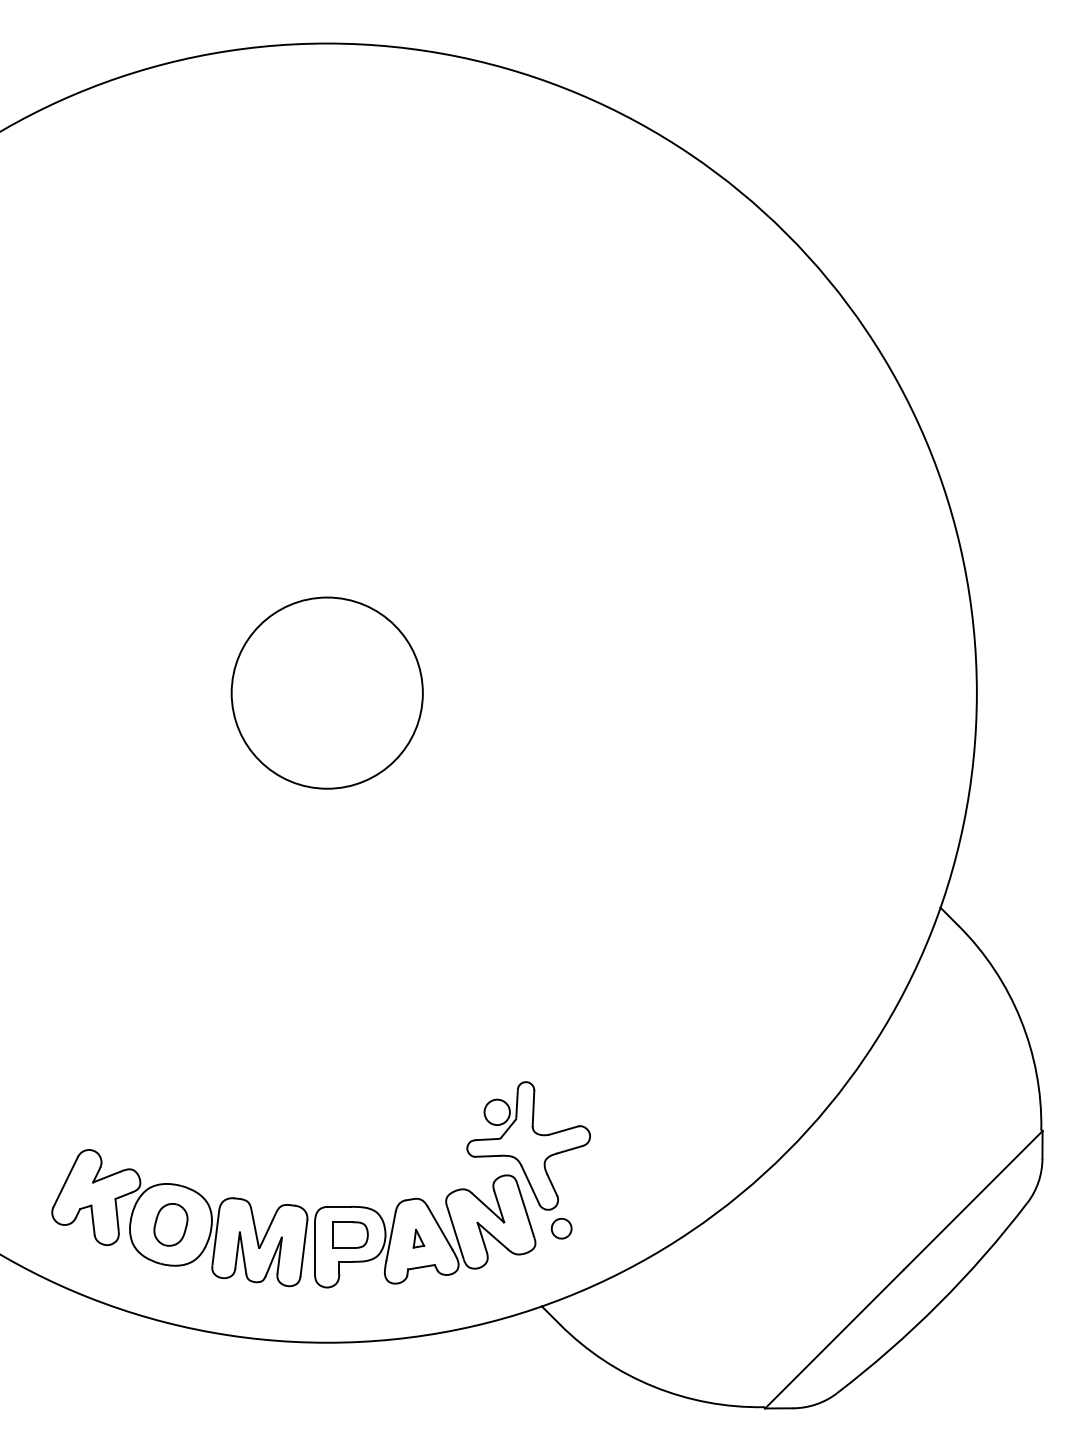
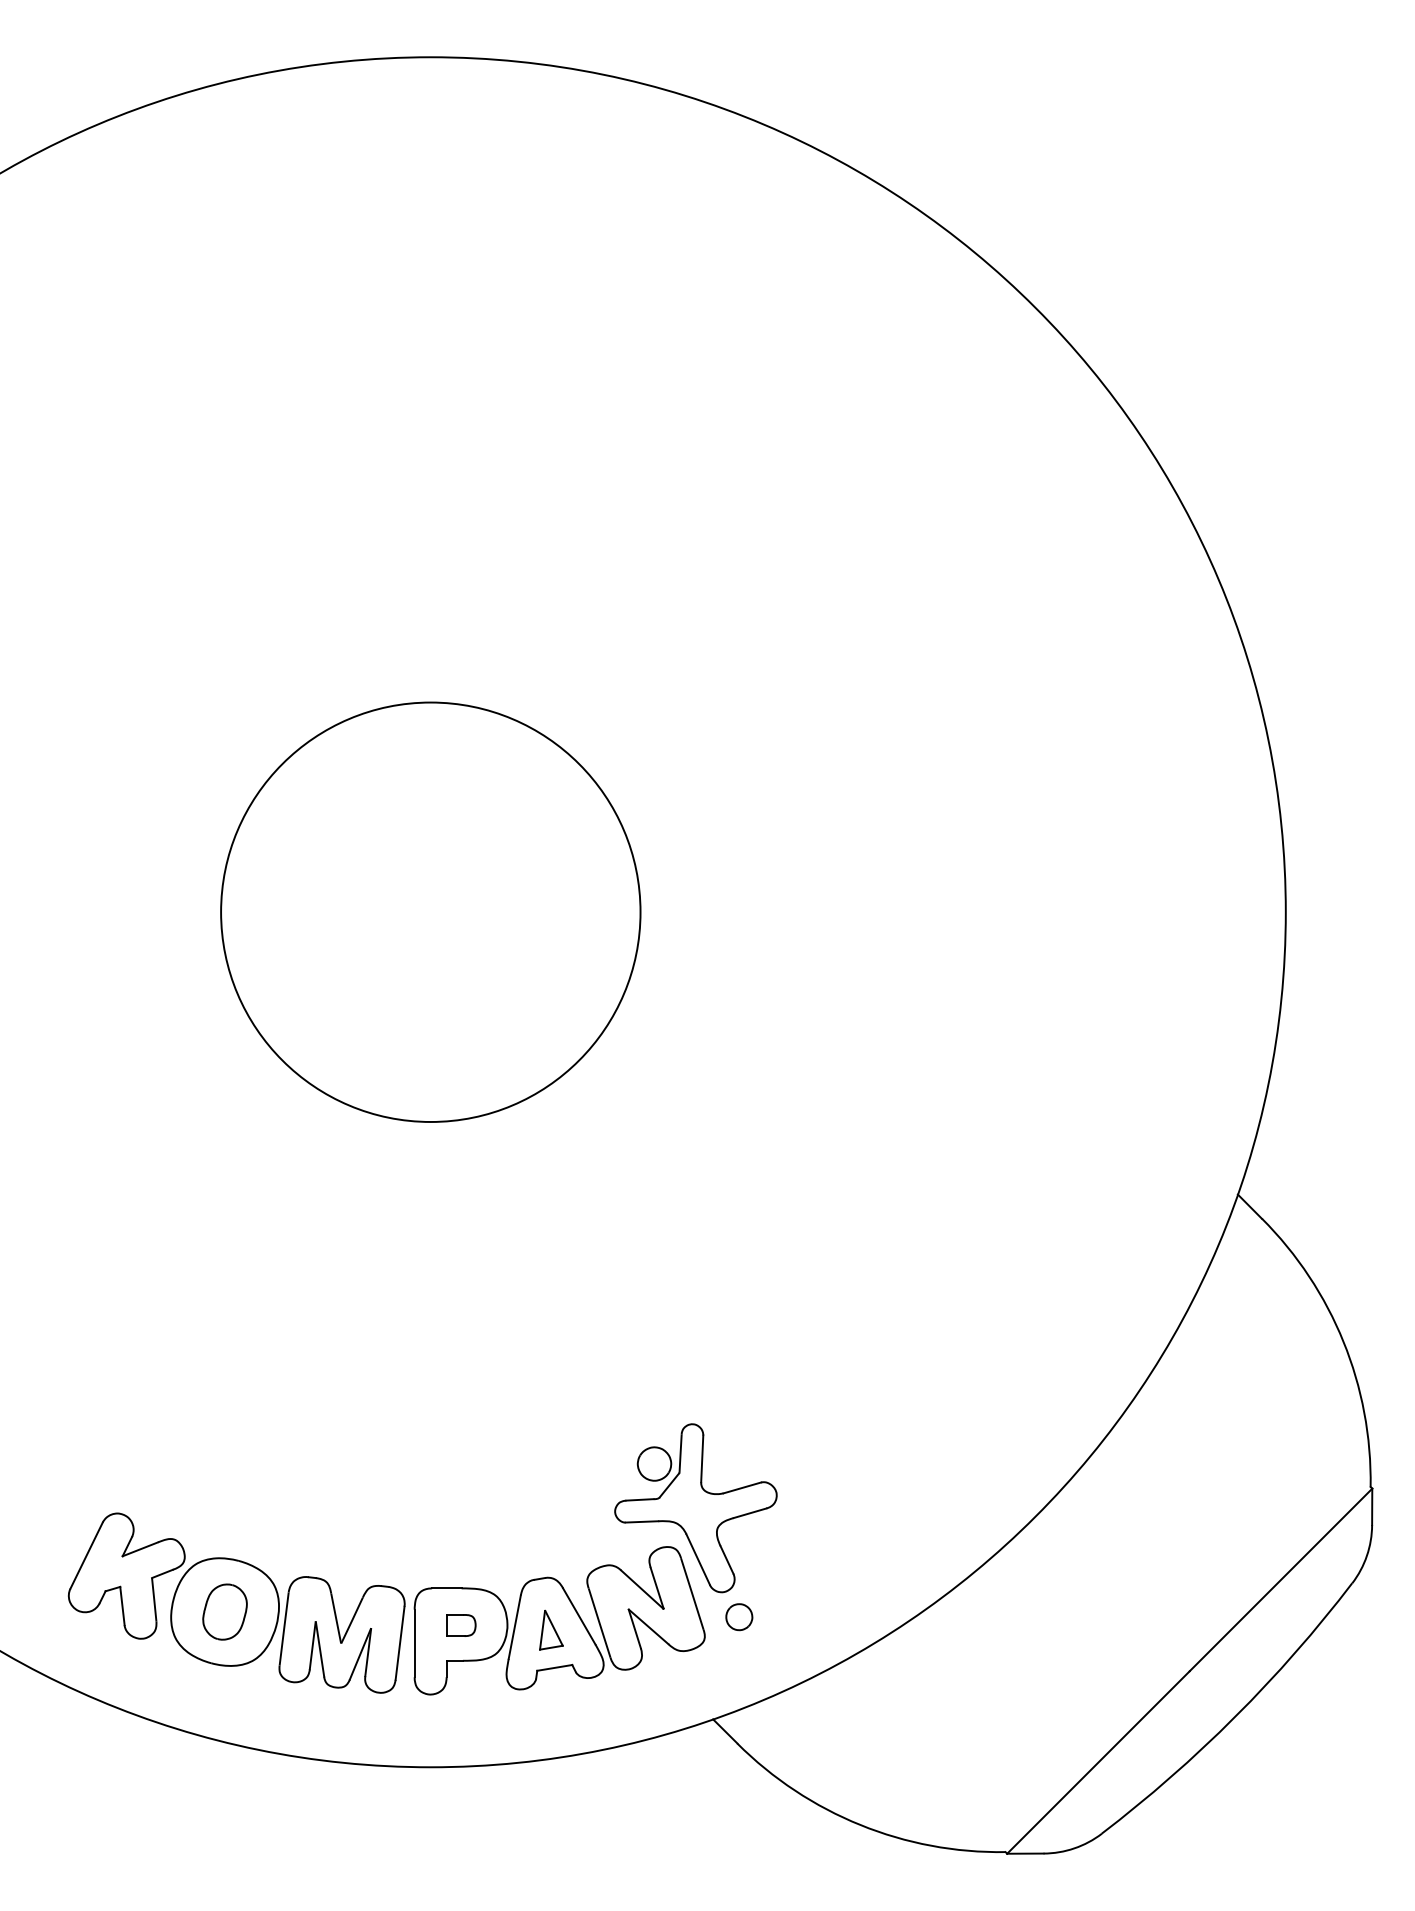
circle: (326, 692) -> (429, 911), size x1.67
part: (350, 1234) -> (461, 1624), size x0.62
part: (418, 1238) -> (550, 1630), size x1.67

